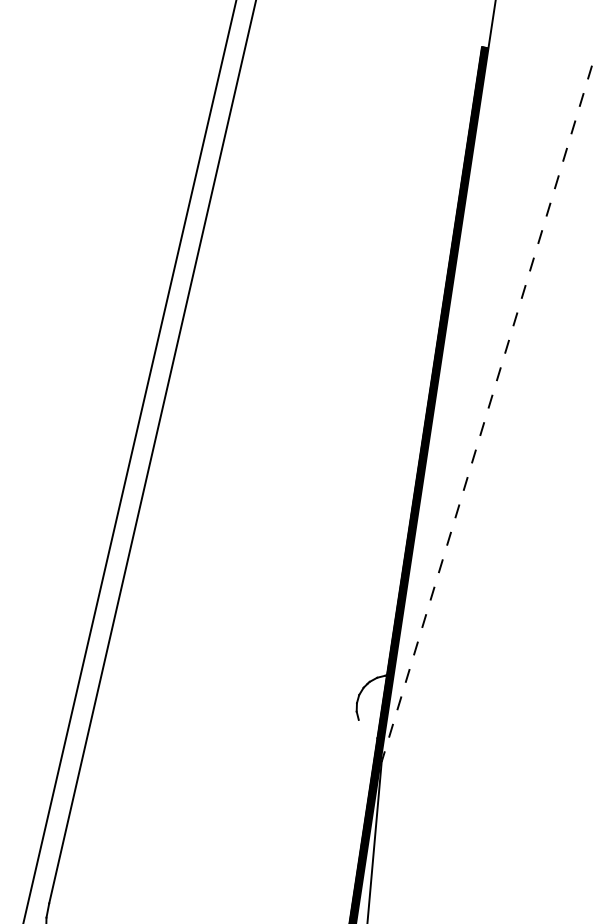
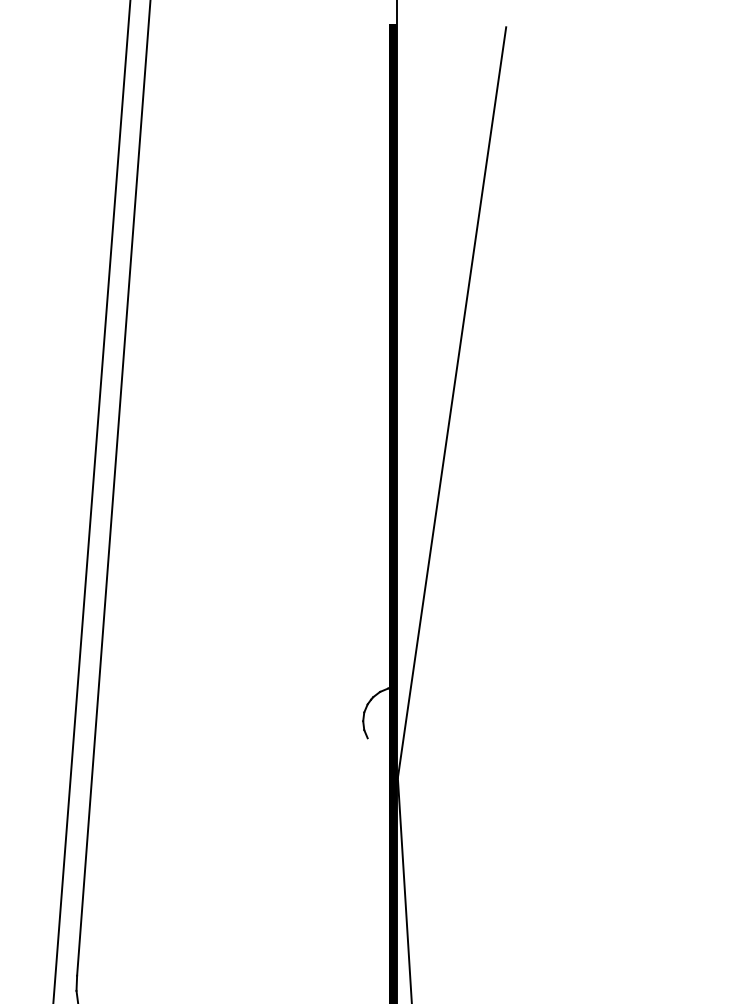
line: (486, 414) -> (451, 403), dashed -> solid

